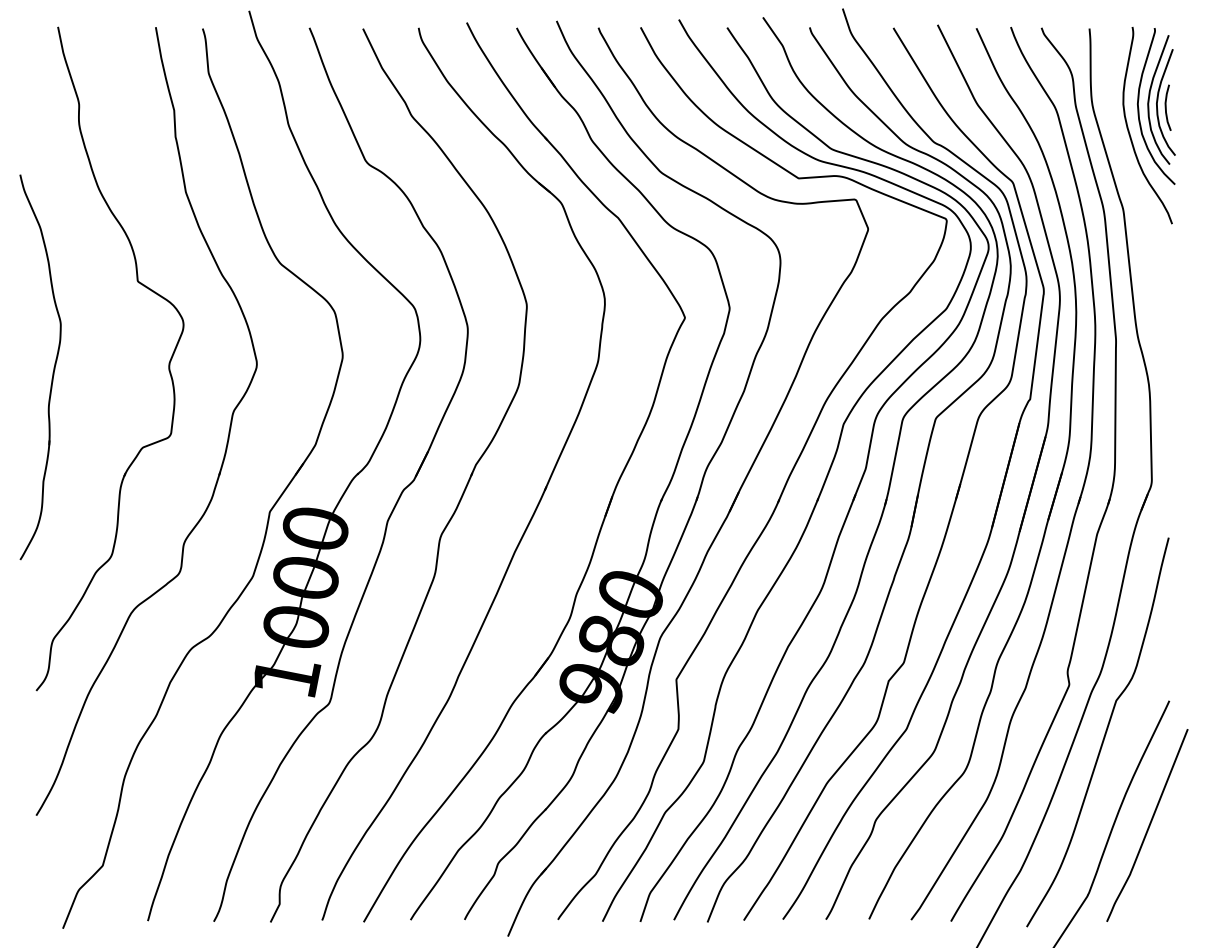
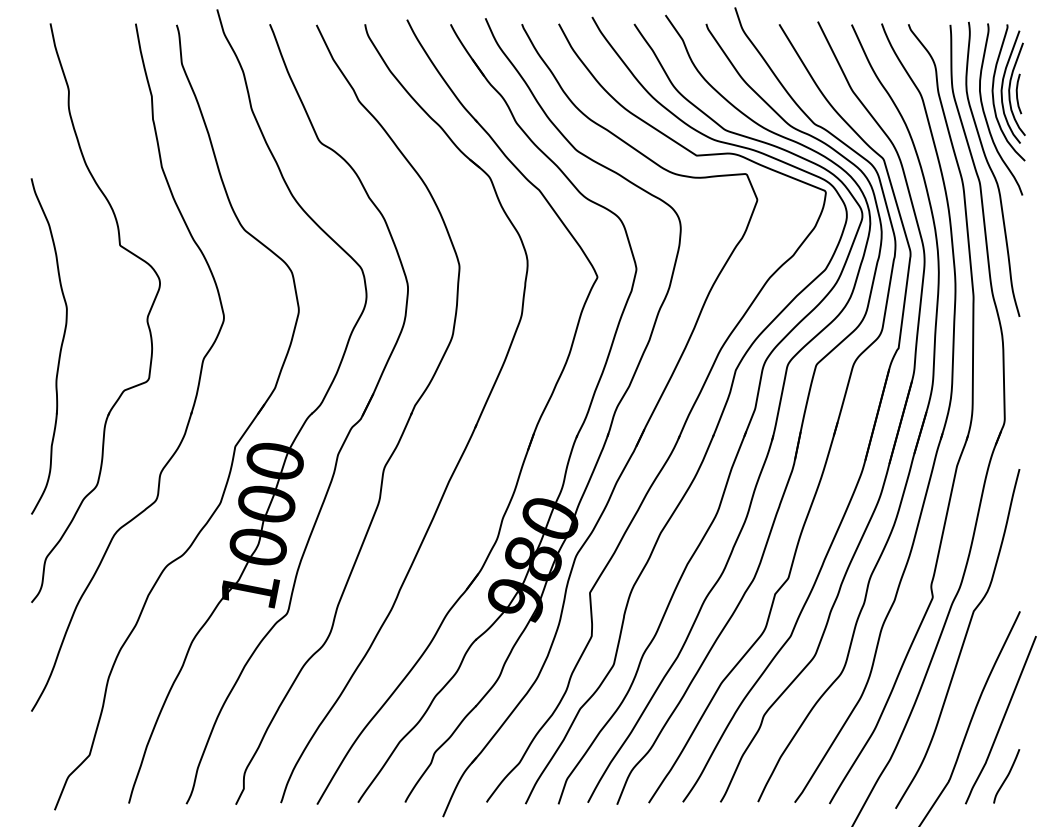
curve: (1136, 193) -> (991, 168), added
part: (52, 371) -> (59, 350), moved
curve: (1153, 890) -> (1006, 776), added

